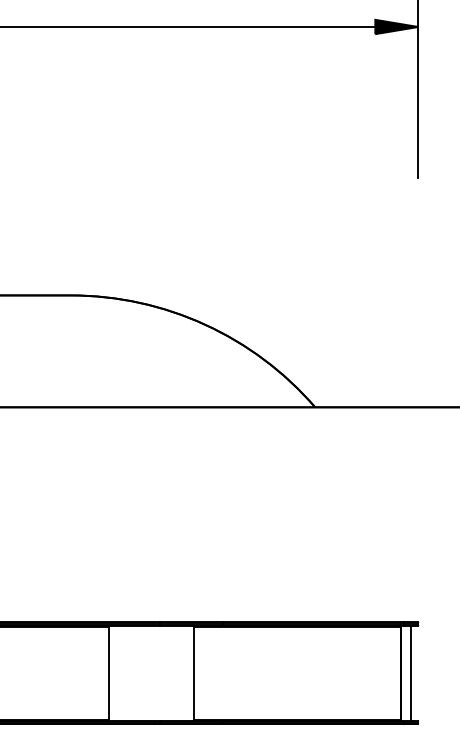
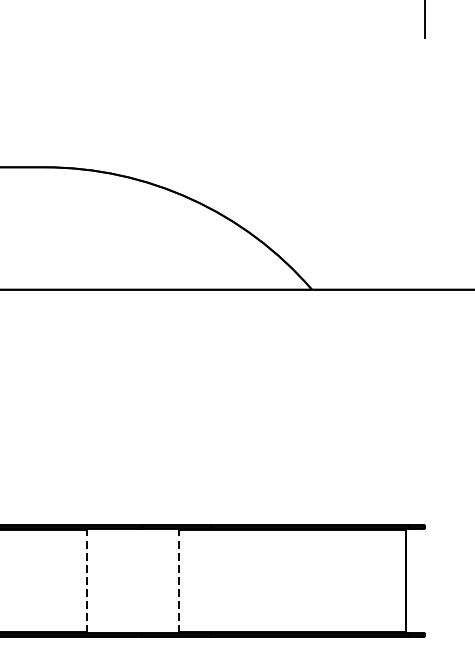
line: (411, 672) -> (417, 580), removed
line: (109, 673) -> (86, 581), solid -> dashed
line: (193, 673) -> (178, 581), solid -> dashed

